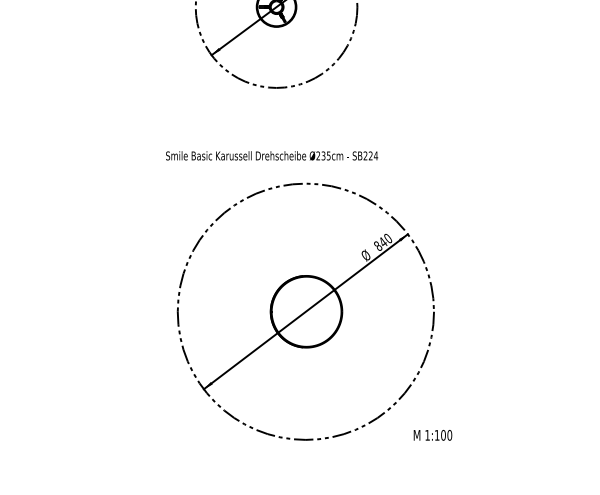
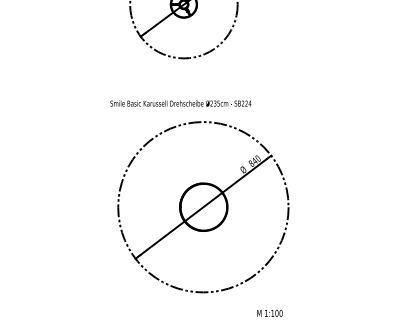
text: (432, 433) -> (269, 312), moved

